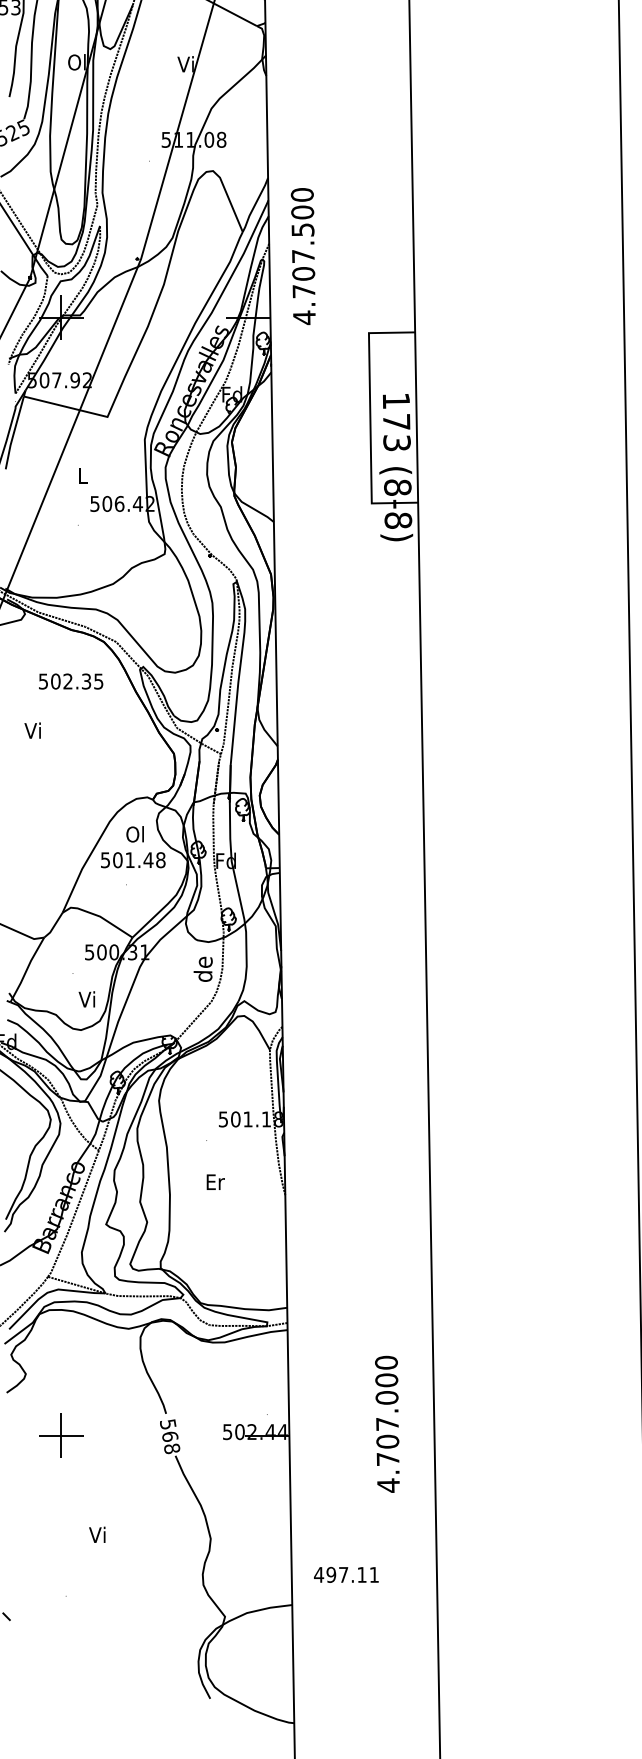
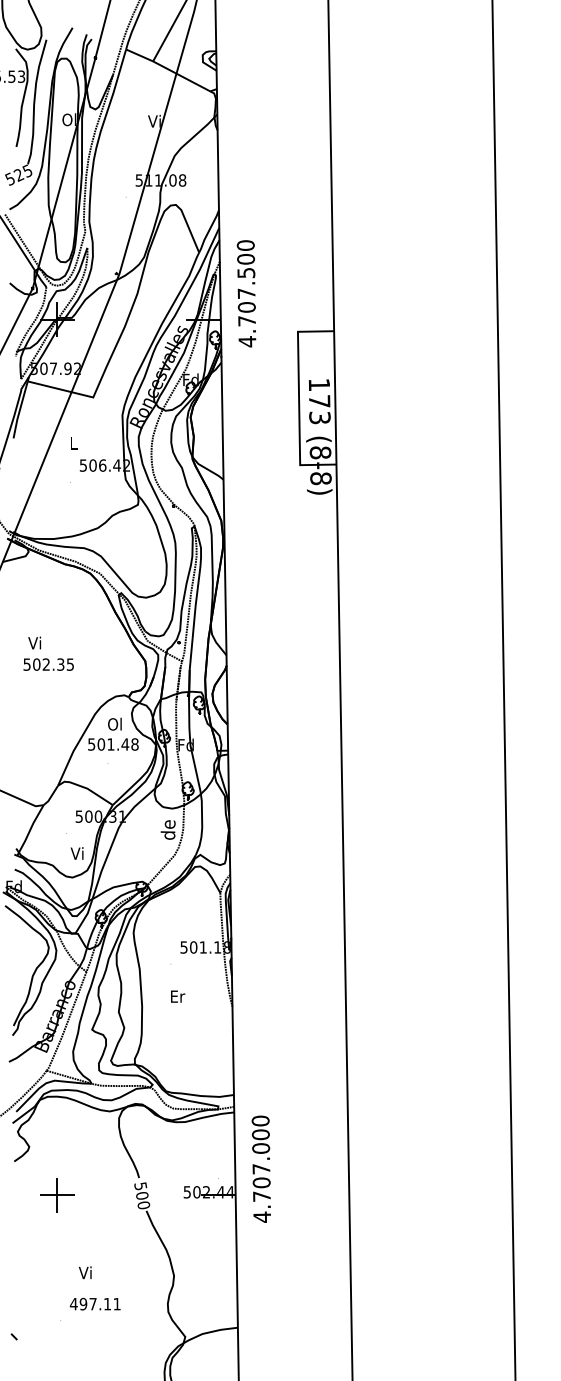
text: (303, 256) -> (246, 293), moved
text: (70, 681) -> (48, 664), moved
text: (386, 1423) -> (260, 1168), moved
text: (170, 1442) -> (142, 1200), 568 -> 500
text: (345, 1574) -> (94, 1303), moved

